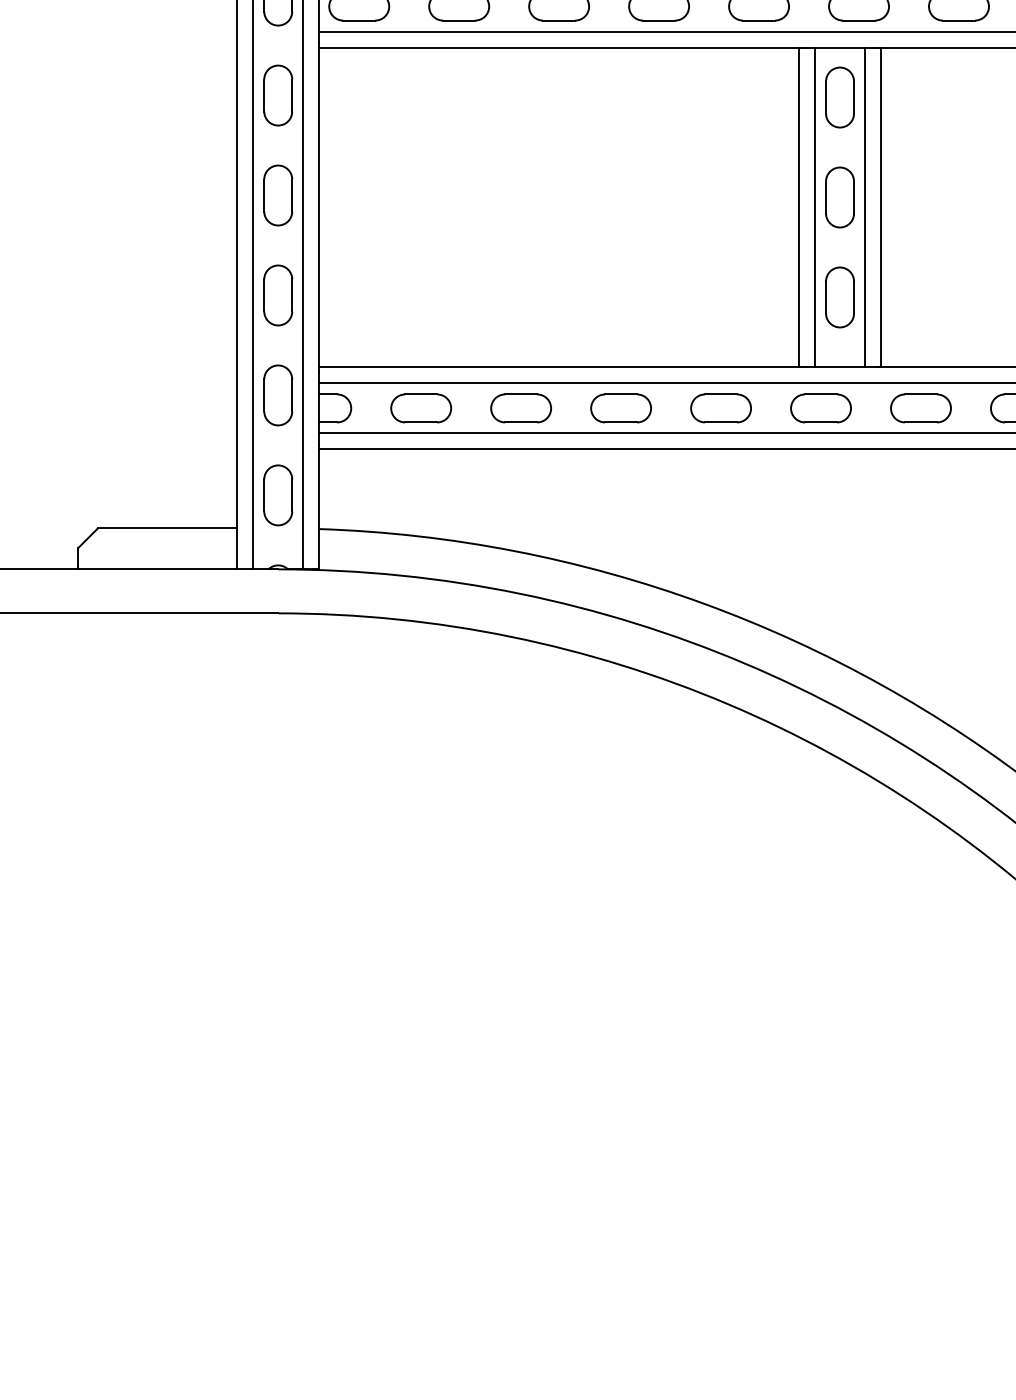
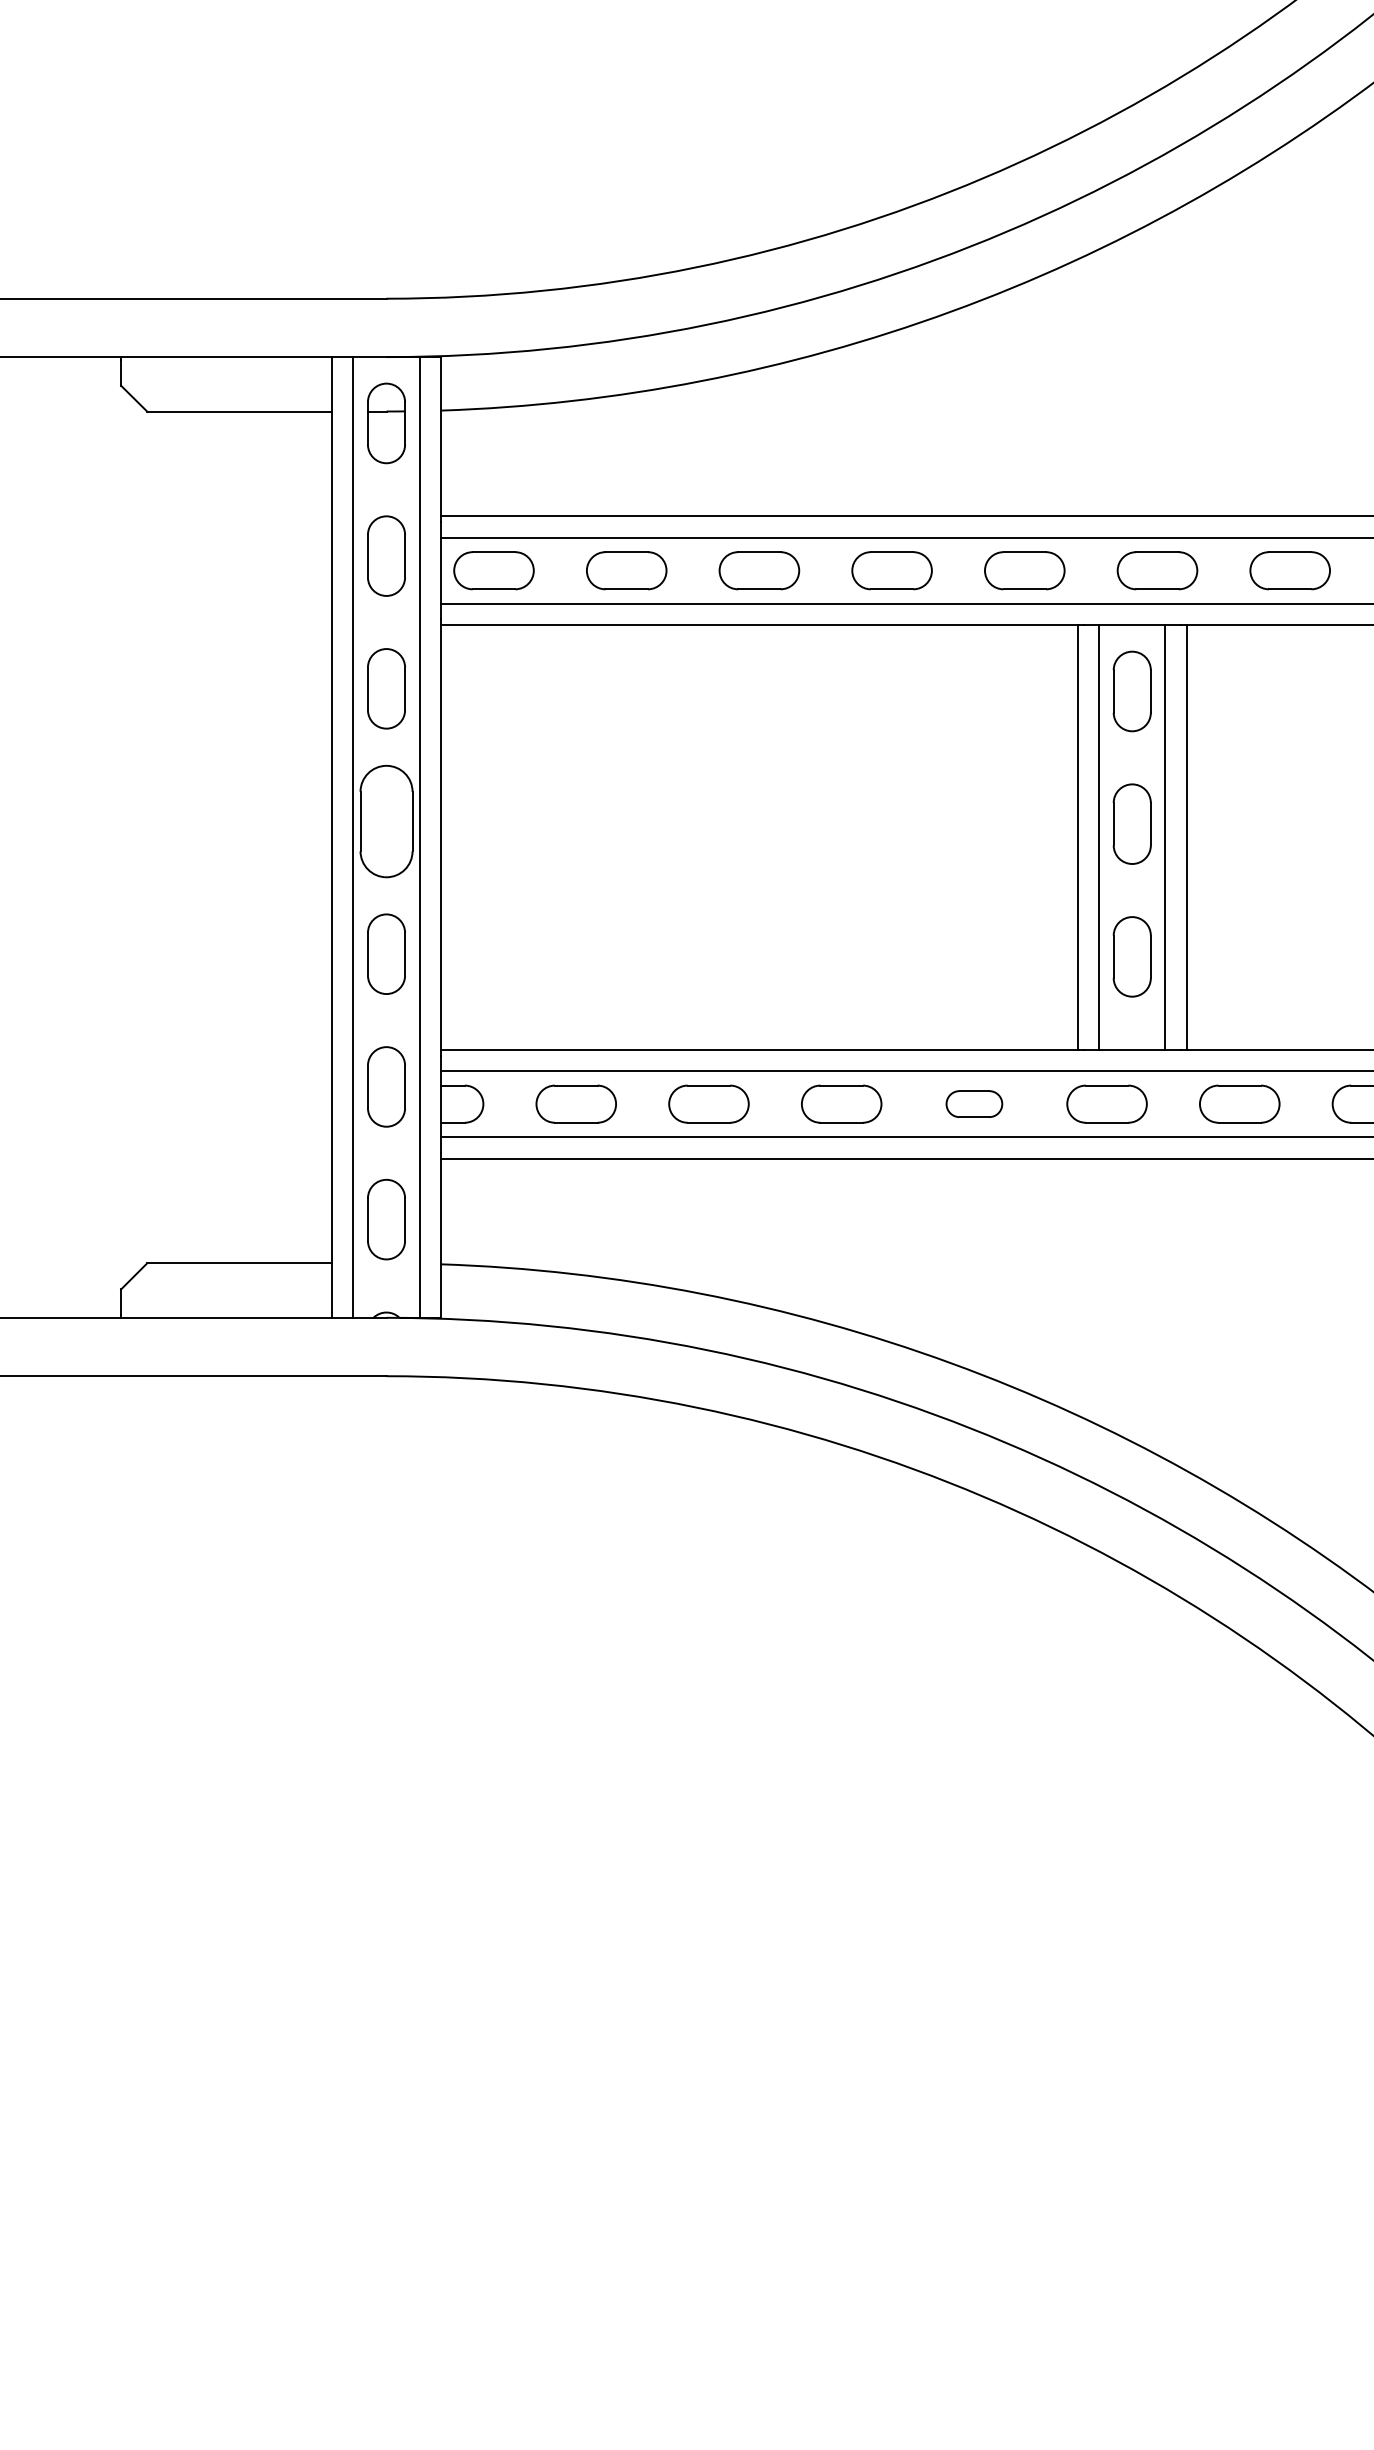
part: (278, 195) -> (386, 821), size x1.4
part: (721, 407) -> (974, 1103), size x0.7

